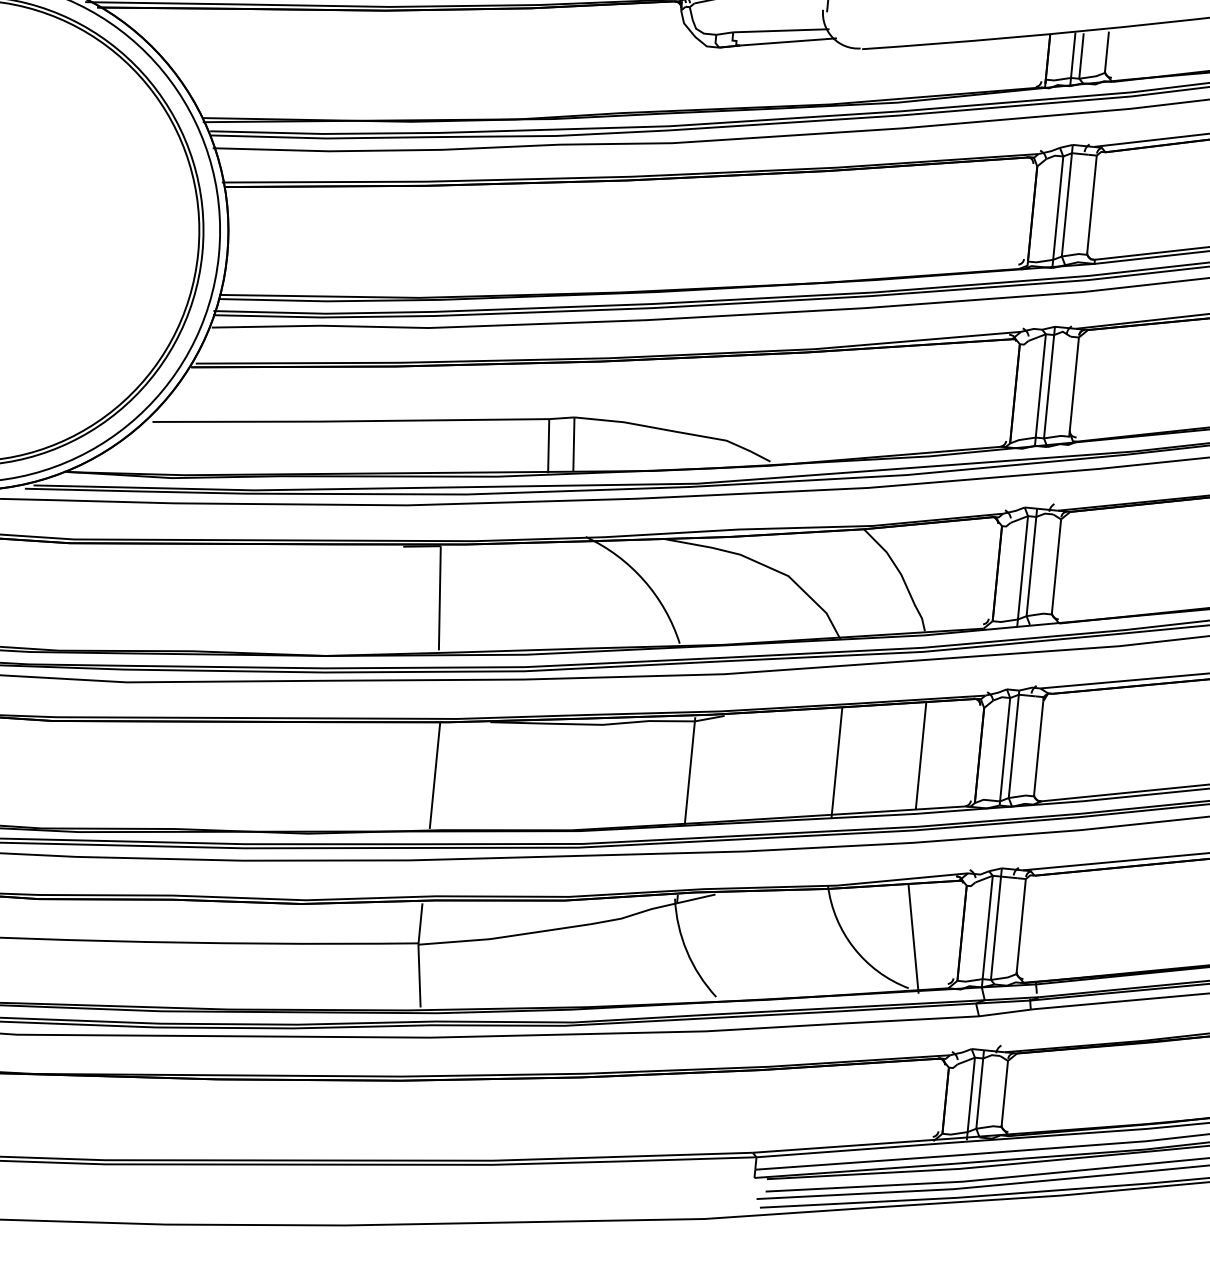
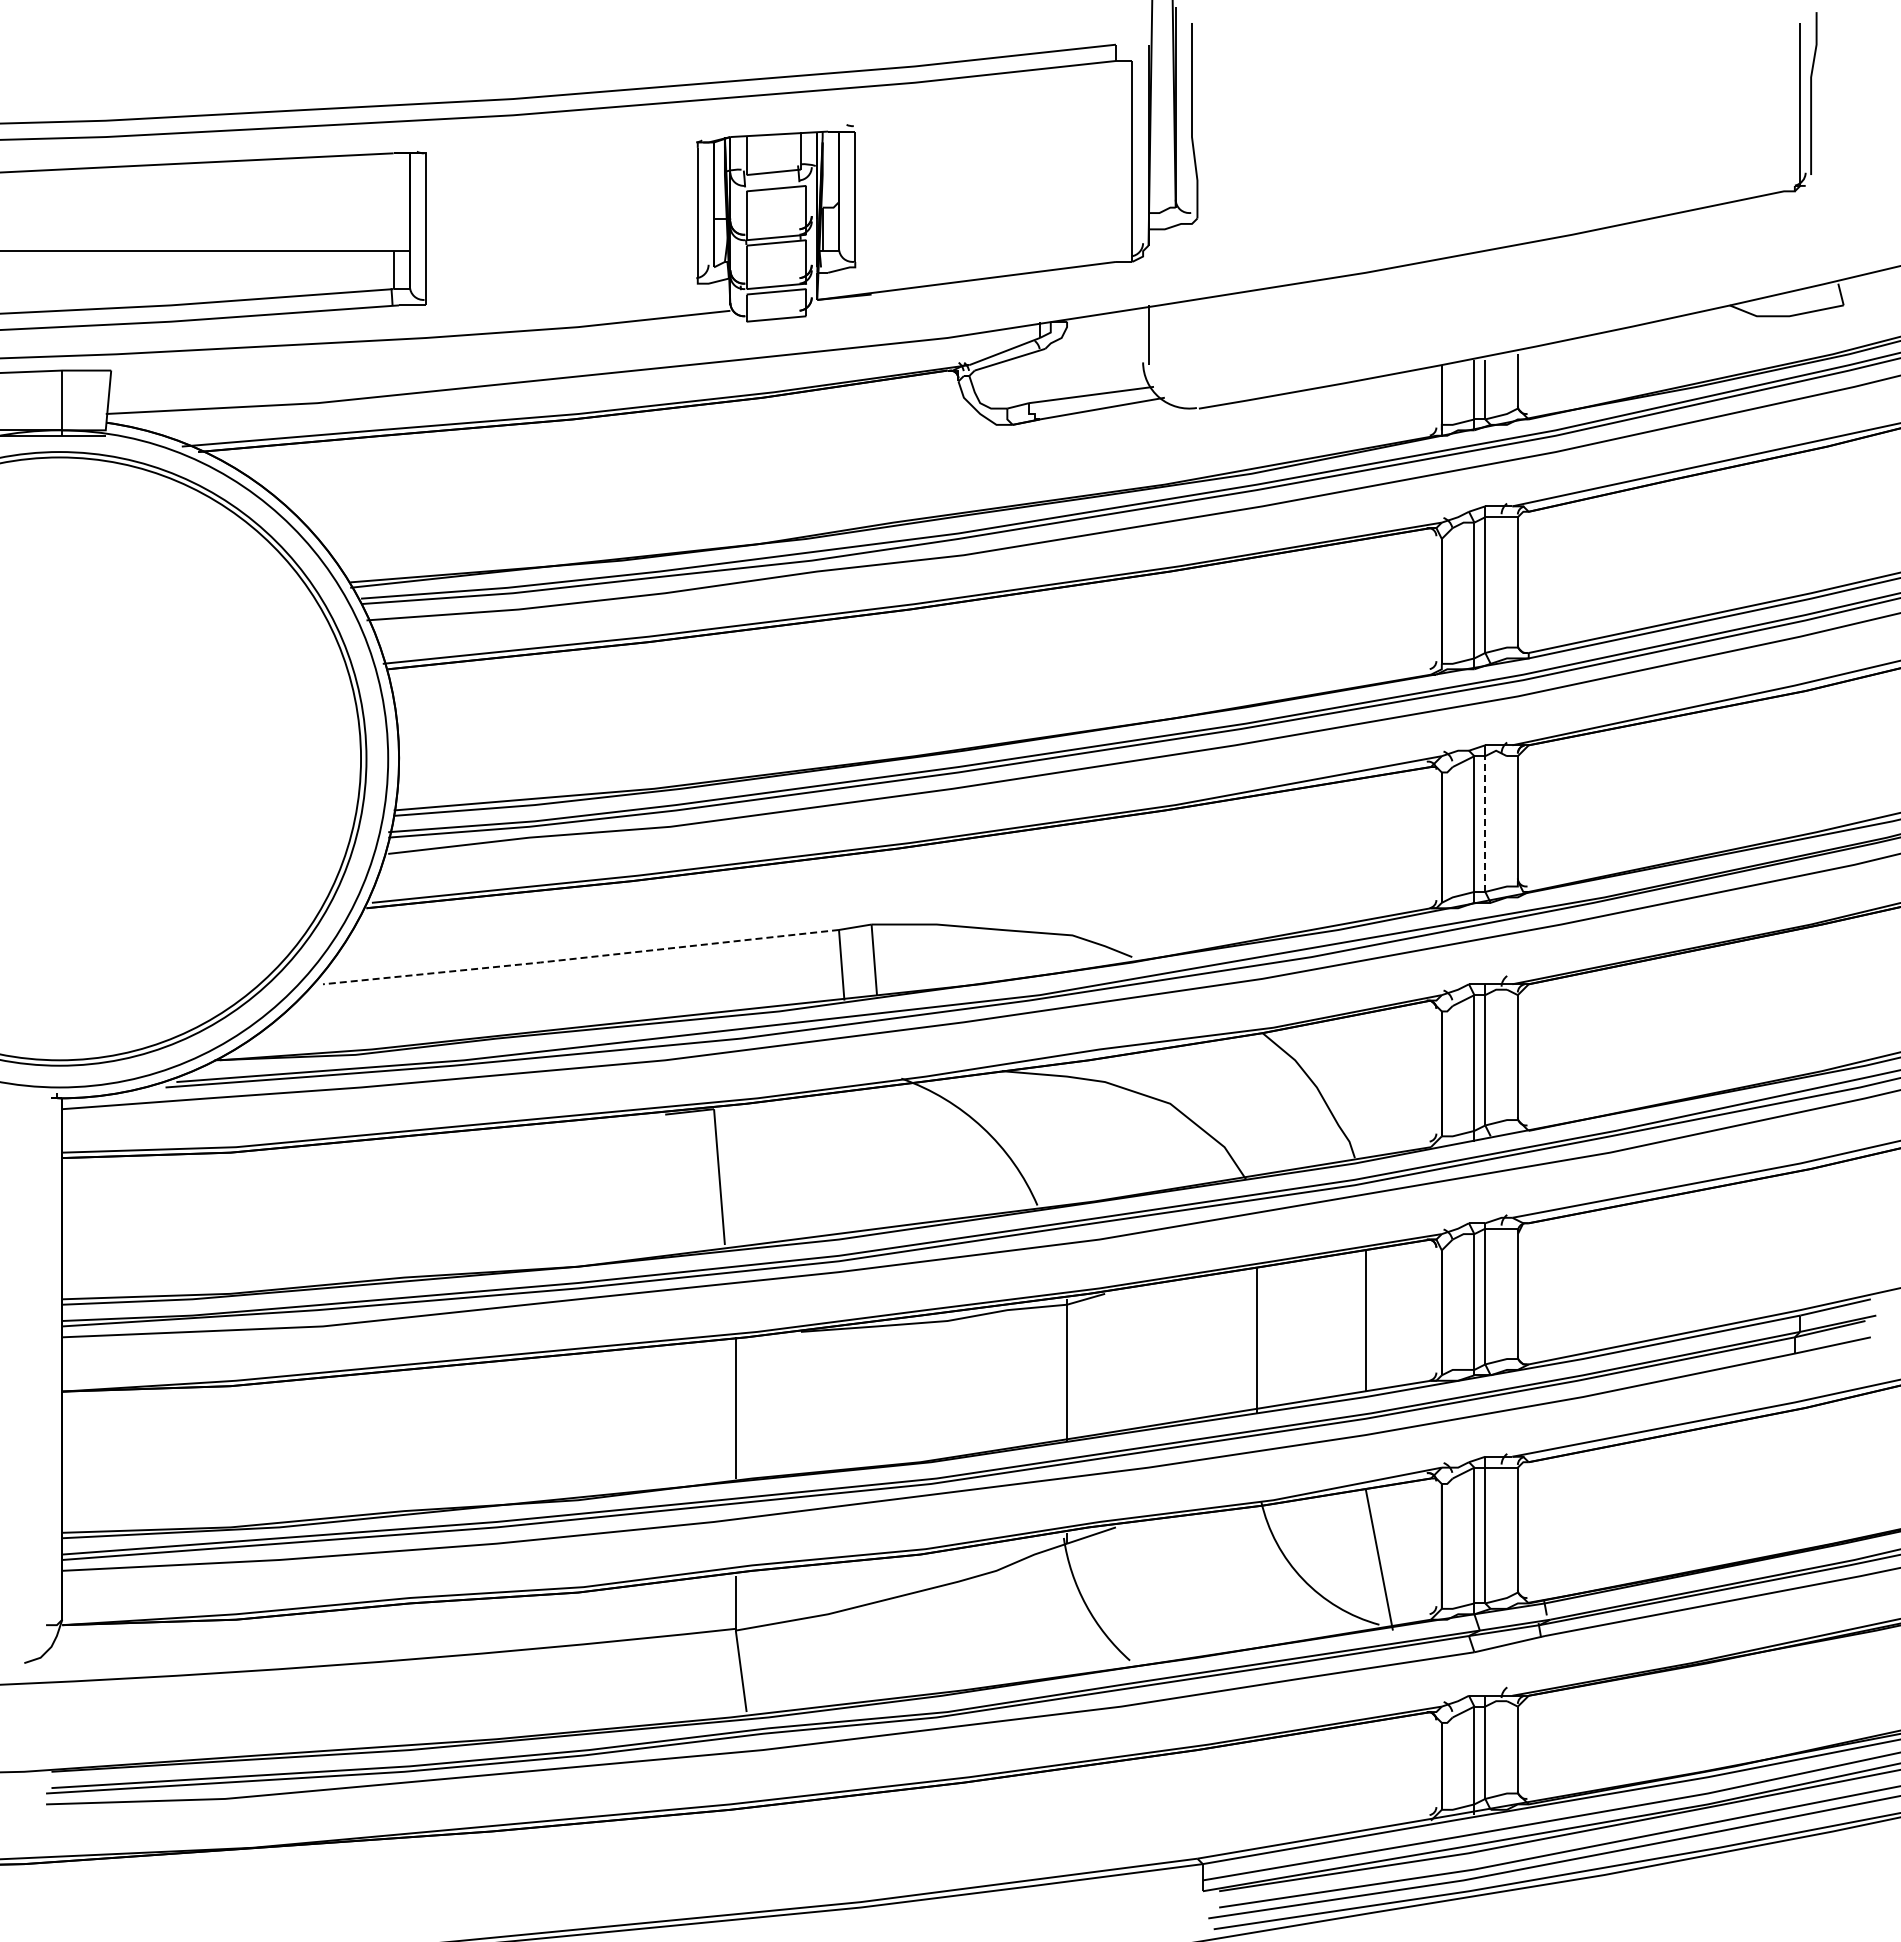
line: (1049, 387) -> (1485, 824), solid -> dashed
line: (349, 421) -> (579, 958), solid -> dashed

